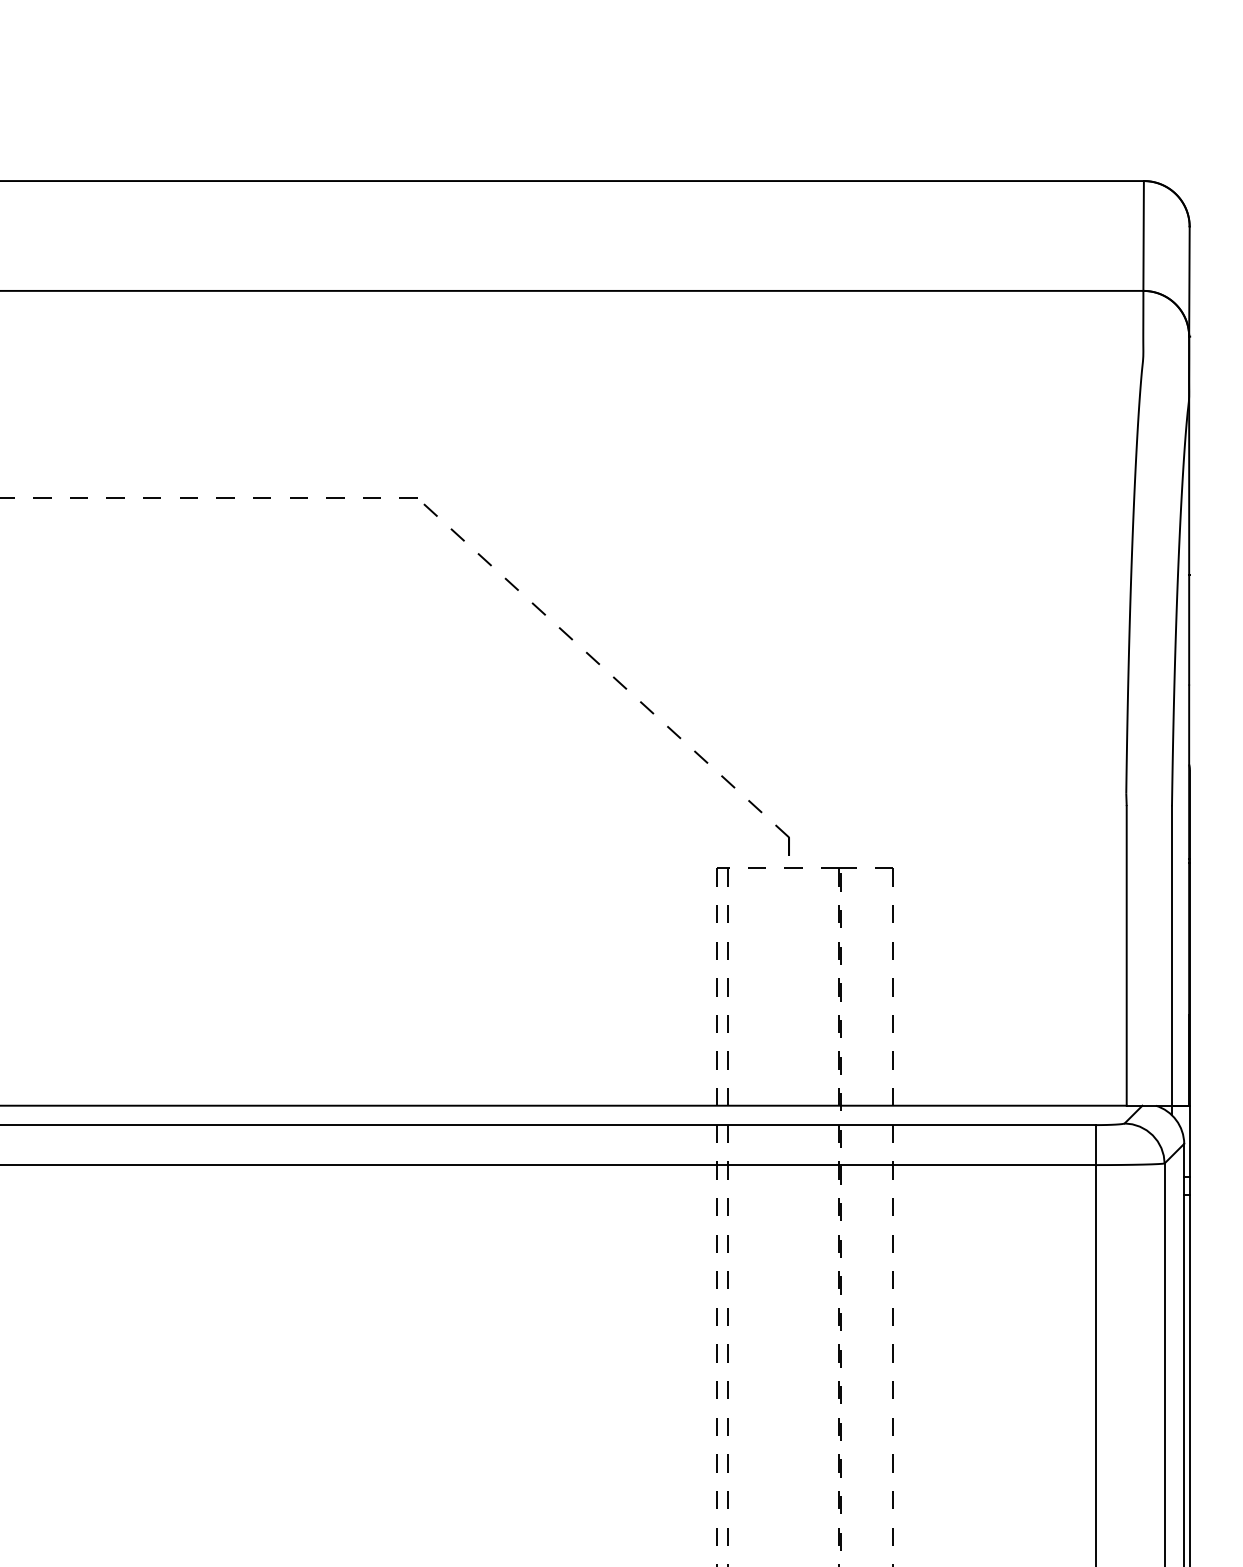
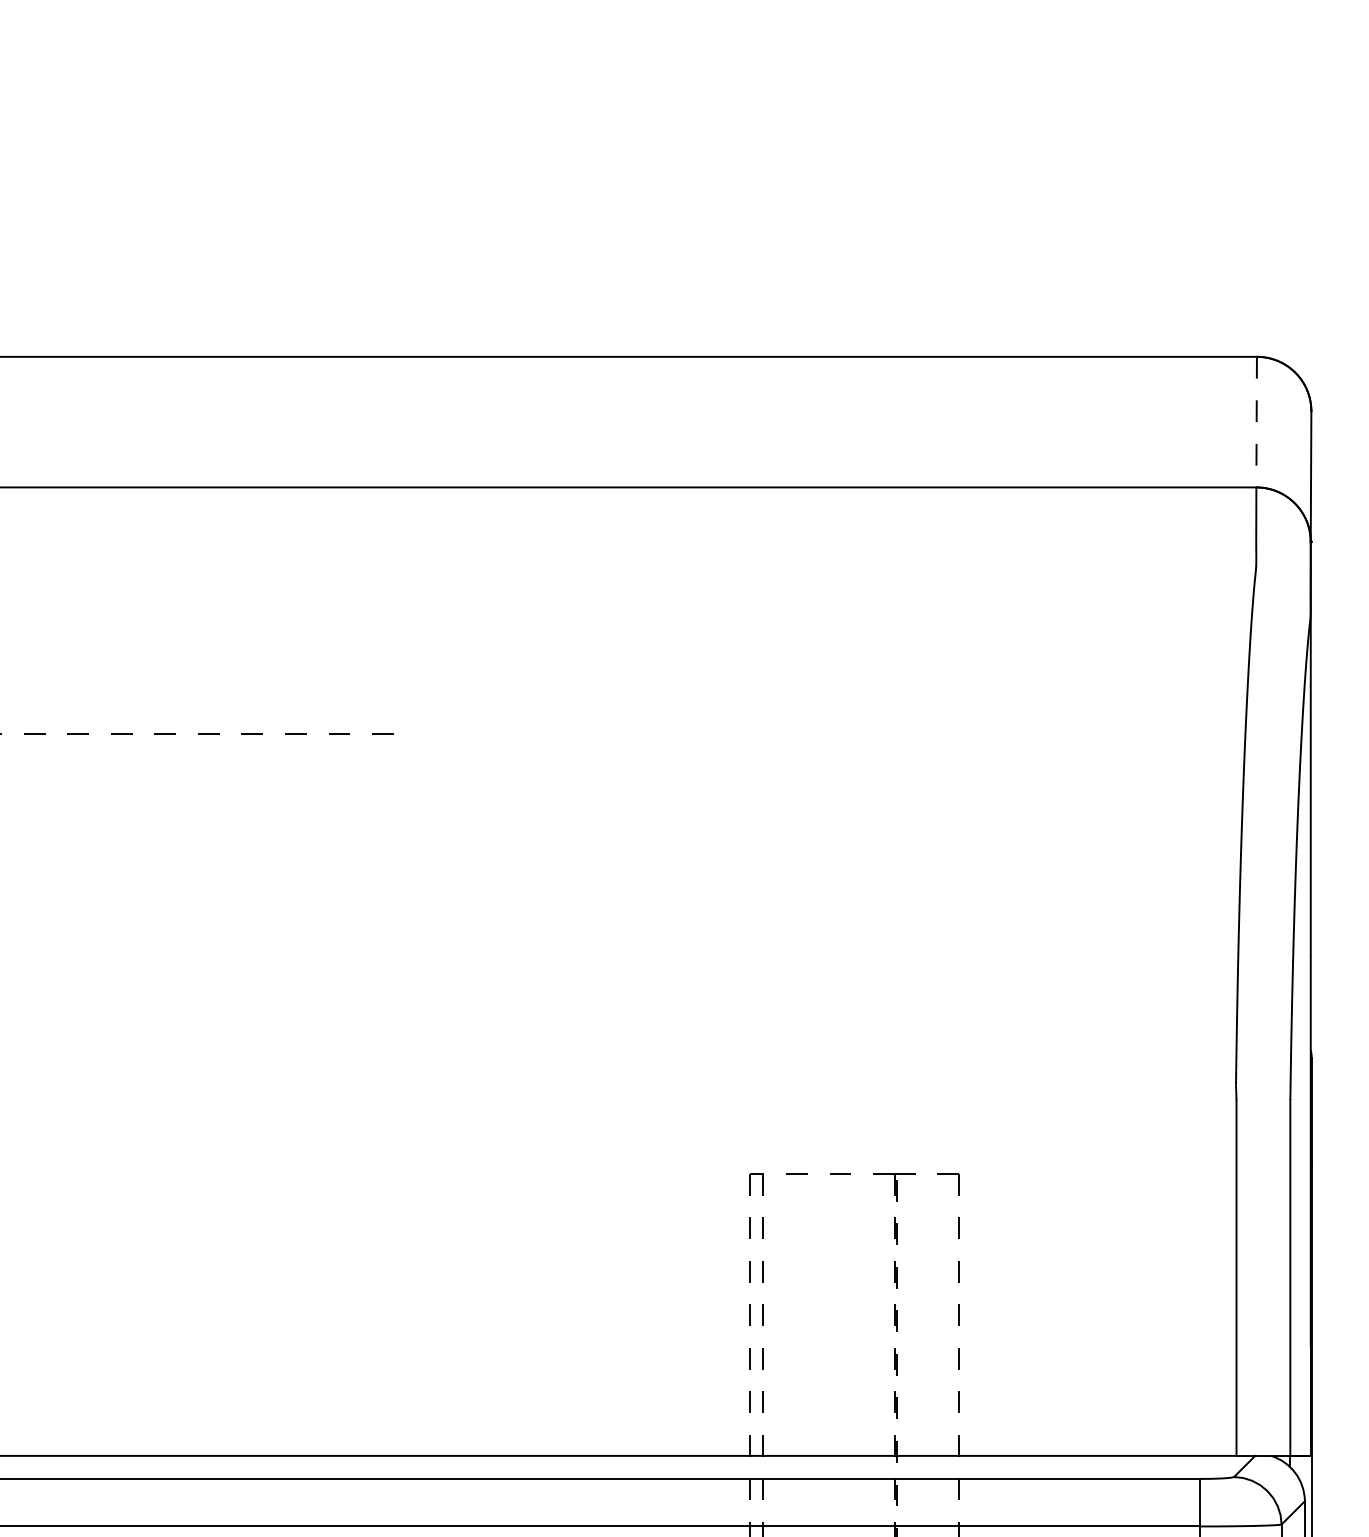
line: (1143, 235) -> (1256, 421), solid -> dashed
part: (612, 677) -> (625, 946), removed

